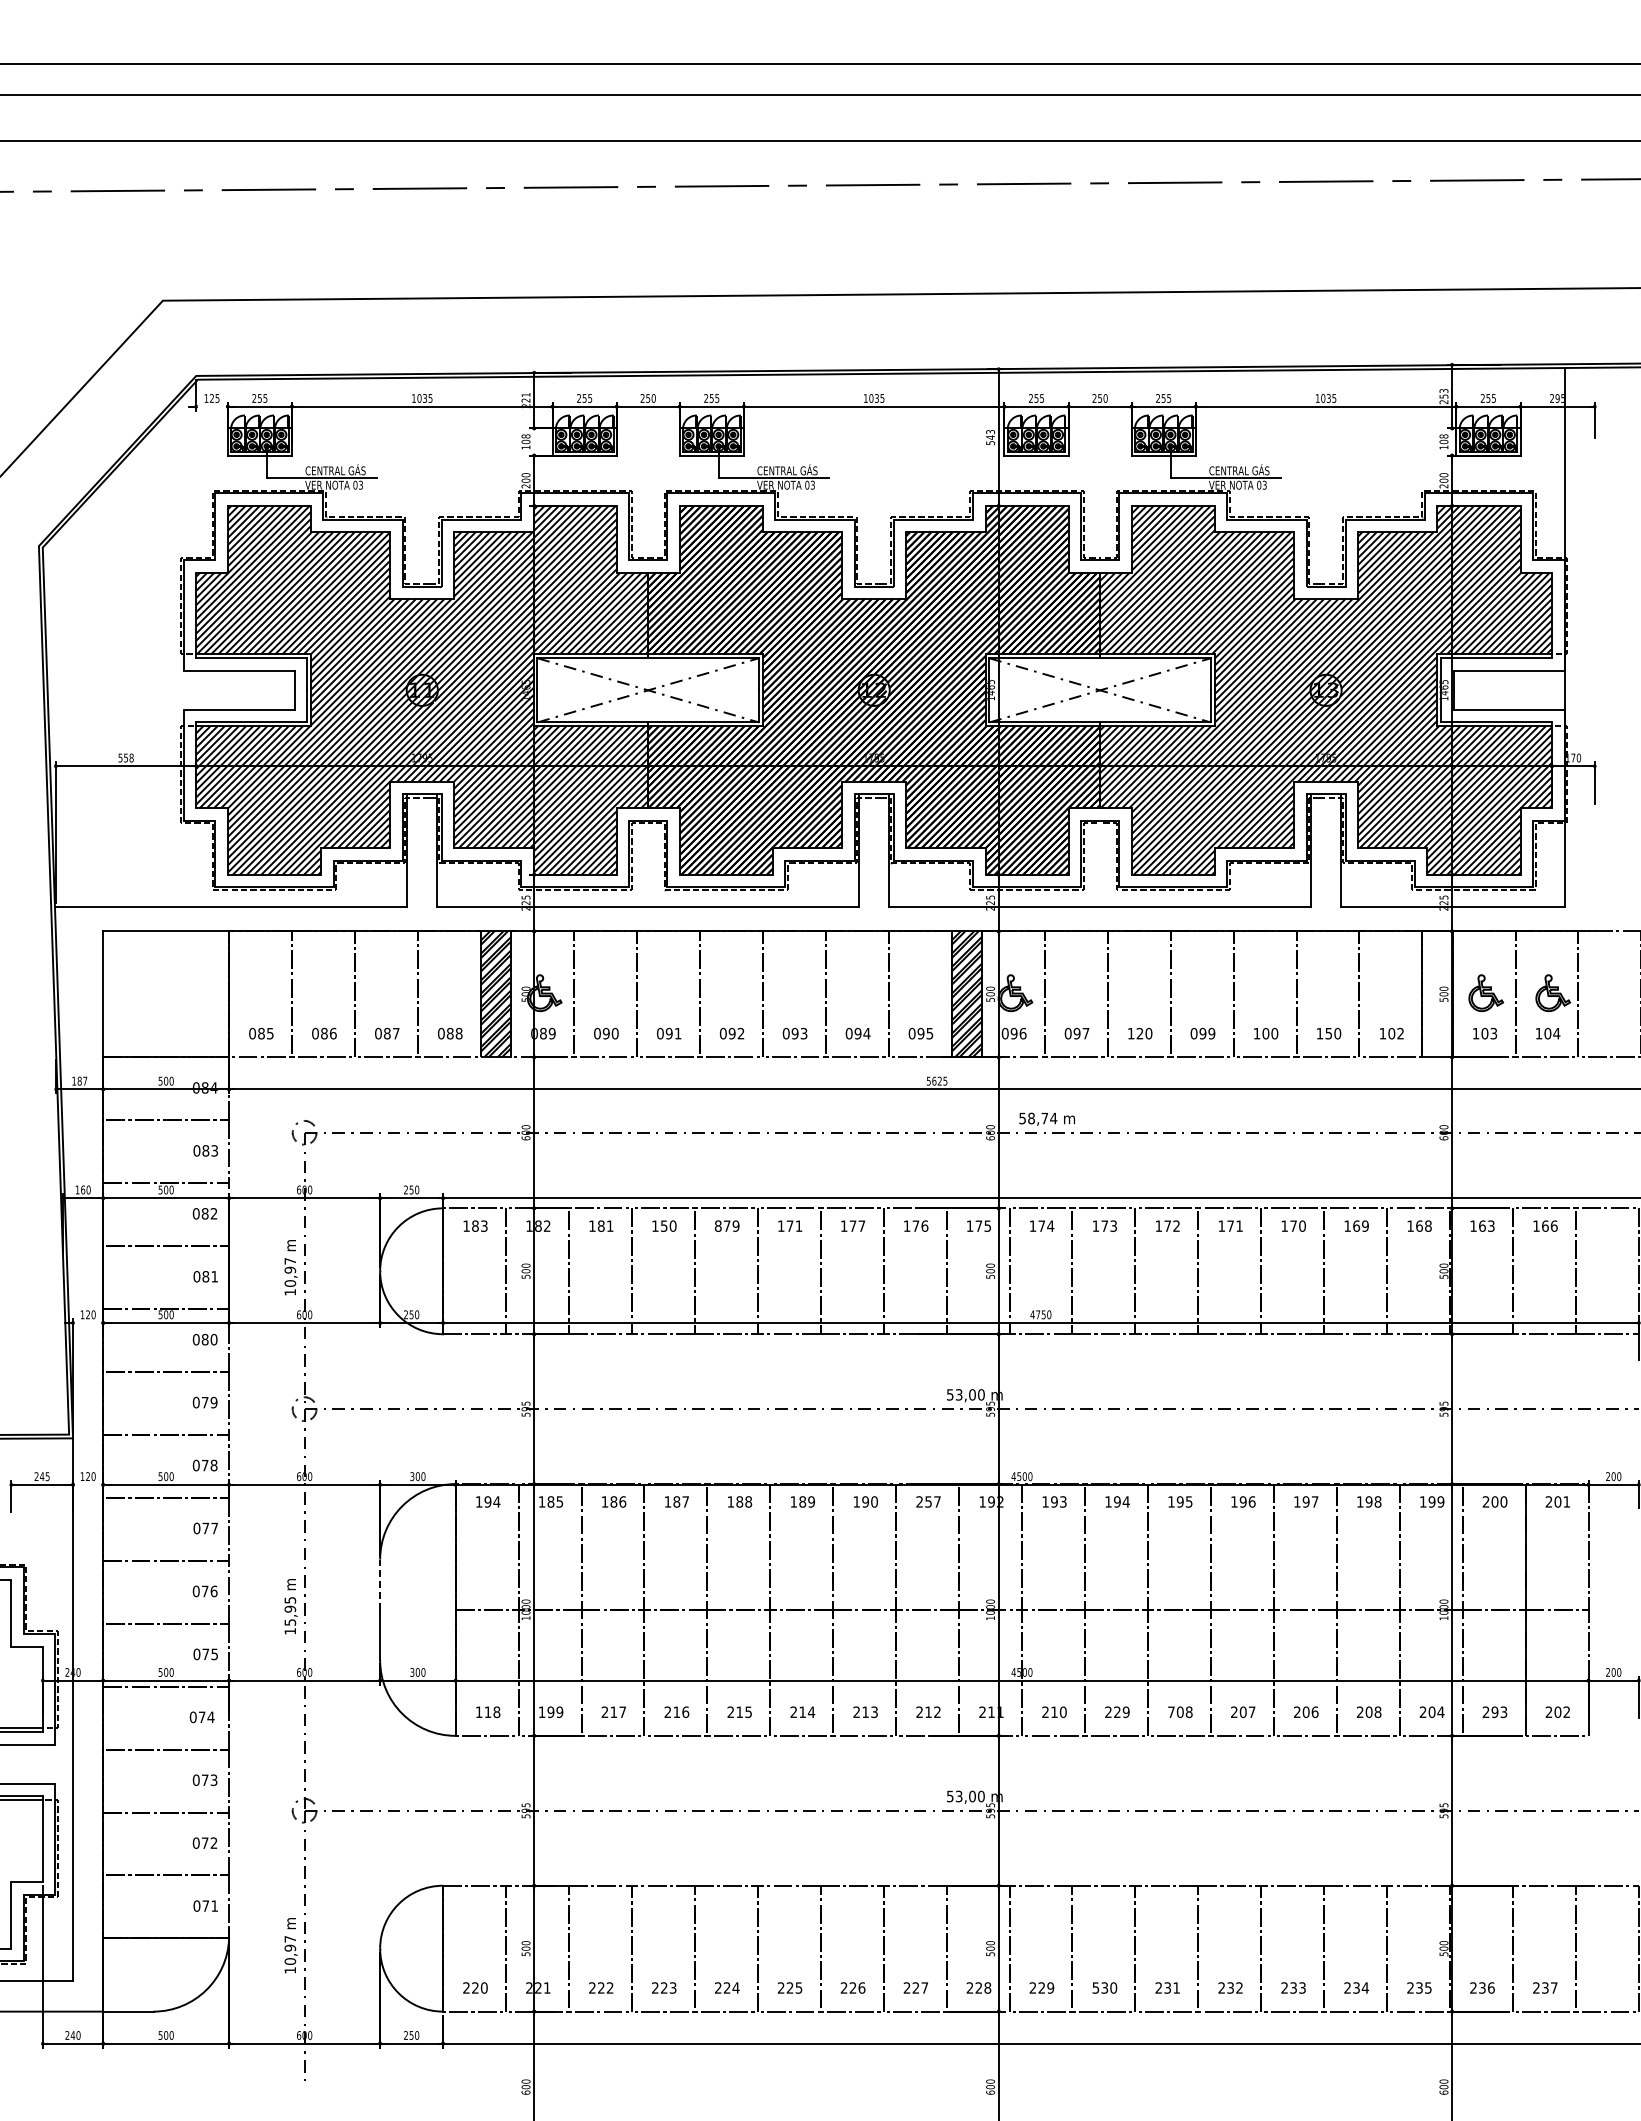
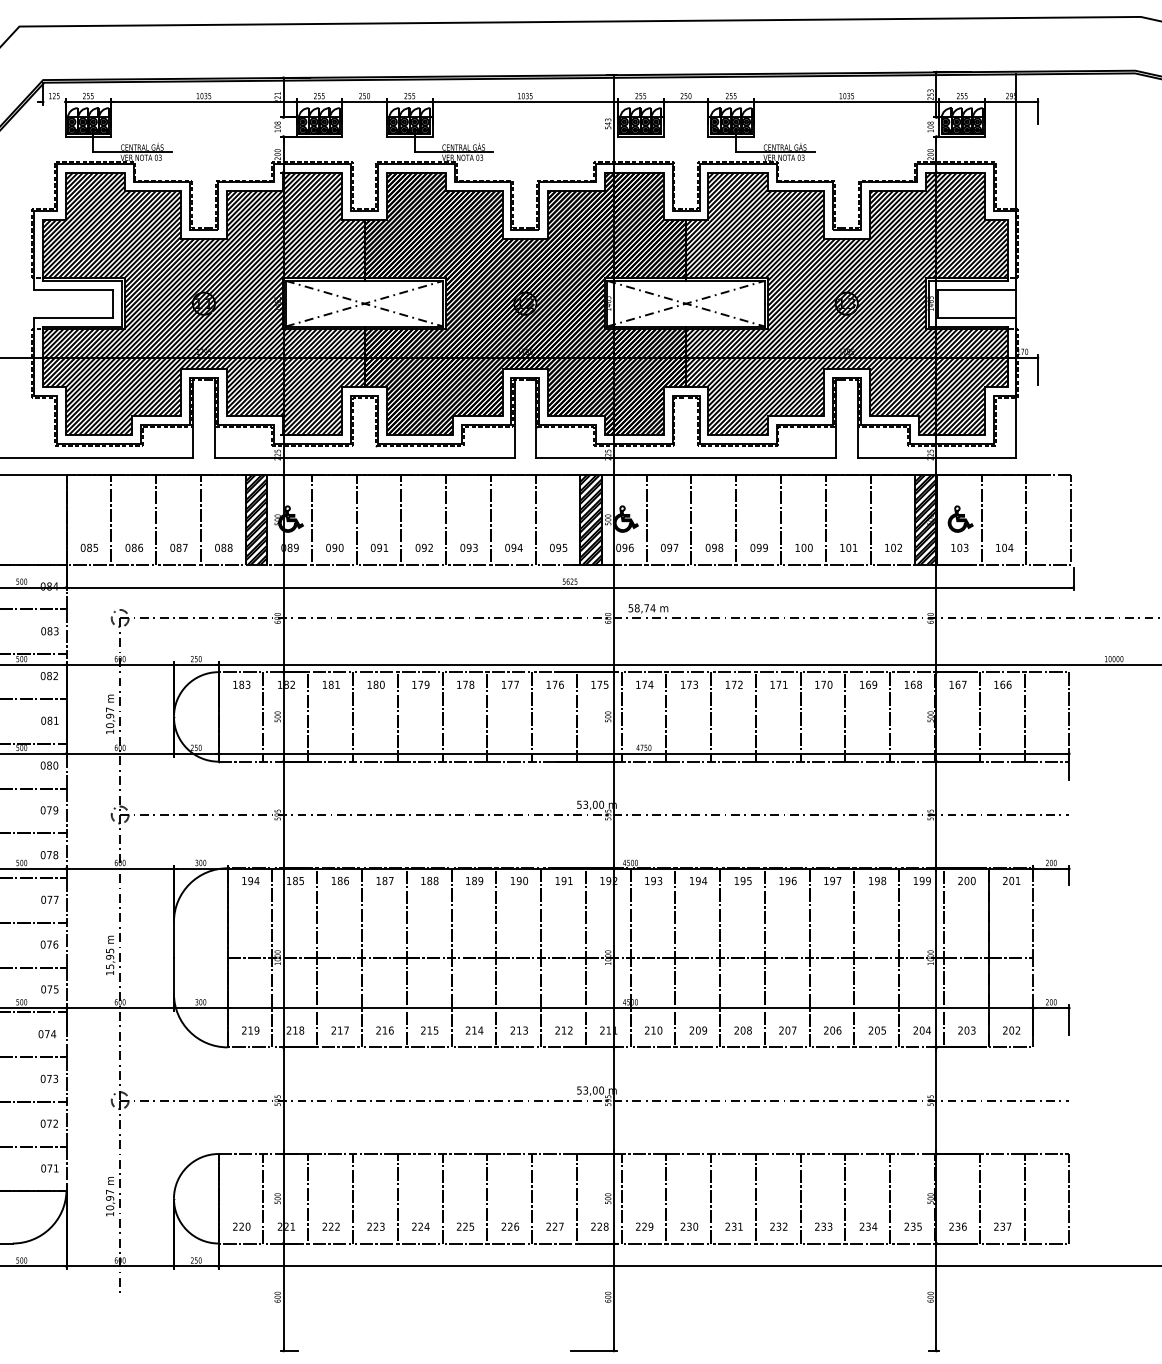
part: (1553, 993) -> (1008, 519), removed
hatch: (1437, 994) -> (926, 520), added
text: (1139, 1033) -> (714, 547), 120 -> 098
text: (1333, 1033) -> (852, 547), 150 -> 101
text: (663, 1225) -> (375, 684), 150 -> 180
text: (717, 1225) -> (413, 684), 879 -> 179
text: (798, 1225) -> (471, 684), 171 -> 178
text: (1491, 1225) -> (964, 684), 163 -> 167
text: (928, 1501) -> (563, 880), 257 -> 191
line: (380, 1584) -> (174, 939), dashed -> solid
text: (487, 1711) -> (250, 1030), 118 -> 219
text: (1171, 1711) -> (736, 1030), 708 -> 208
text: (1377, 1711) -> (883, 1030), 208 -> 205
text: (1494, 1711) -> (966, 1030), 293 -> 203
text: (550, 1712) -> (295, 1030), 199 -> 218
text: (1117, 1712) -> (698, 1030), 229 -> 209
text: (1095, 1987) -> (682, 1226), 530 -> 230

